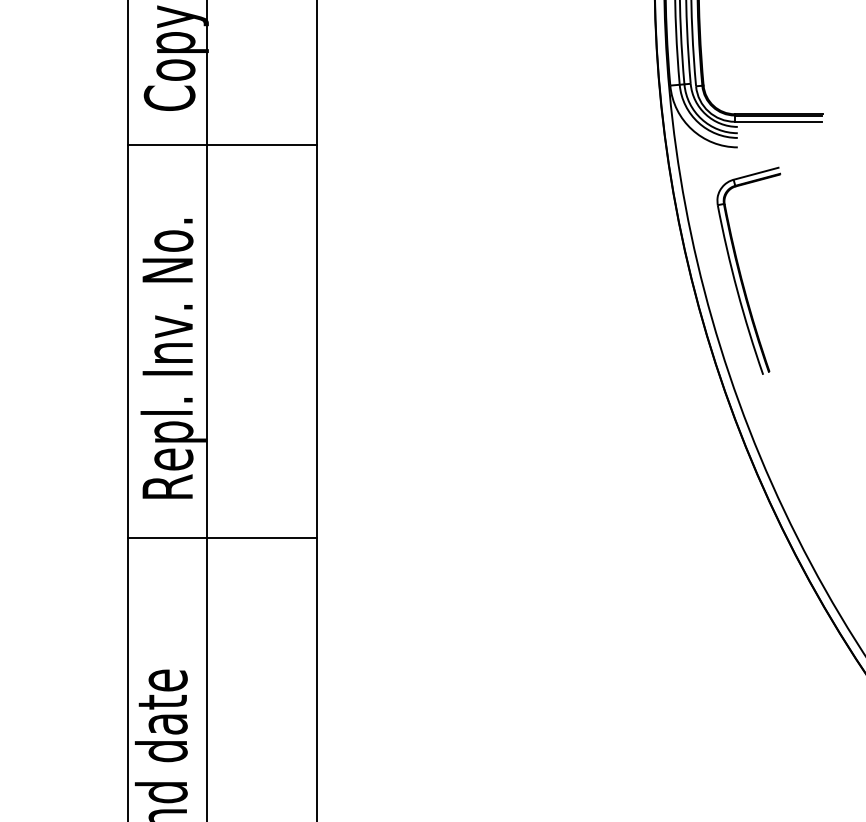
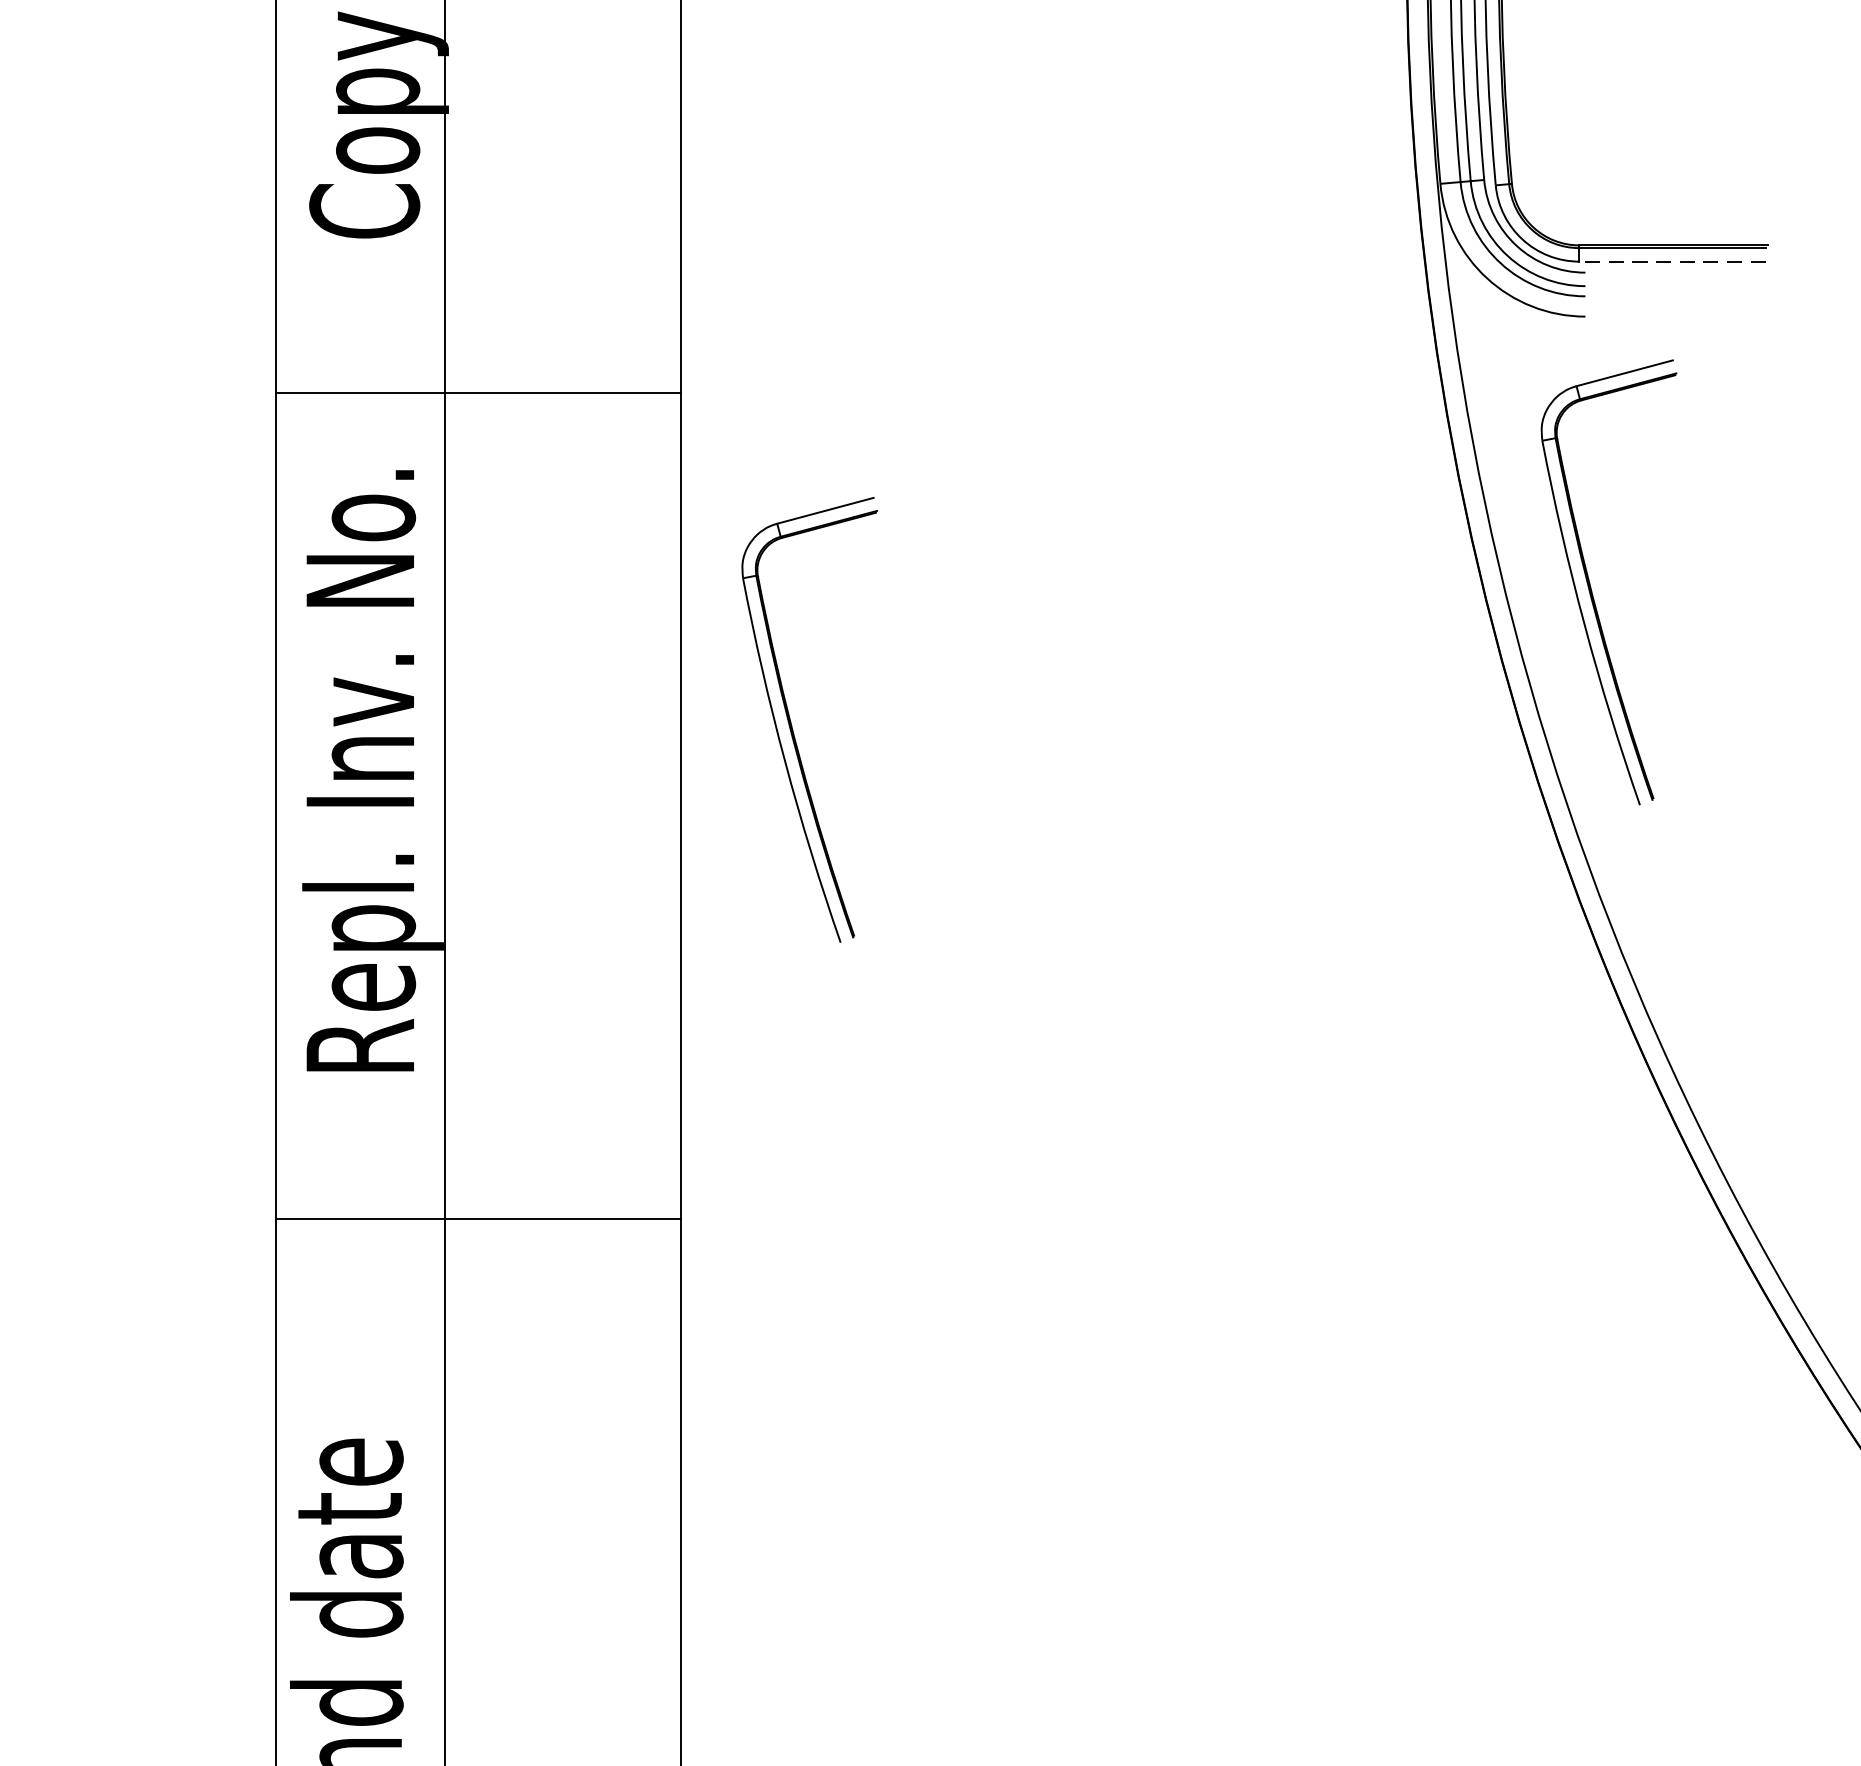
line: (777, 121) -> (1670, 260), solid -> dashed
line: (222, 145) -> (478, 394), moved
part: (369, 337) -> (794, 725), added
line: (222, 538) -> (478, 1219), moved

